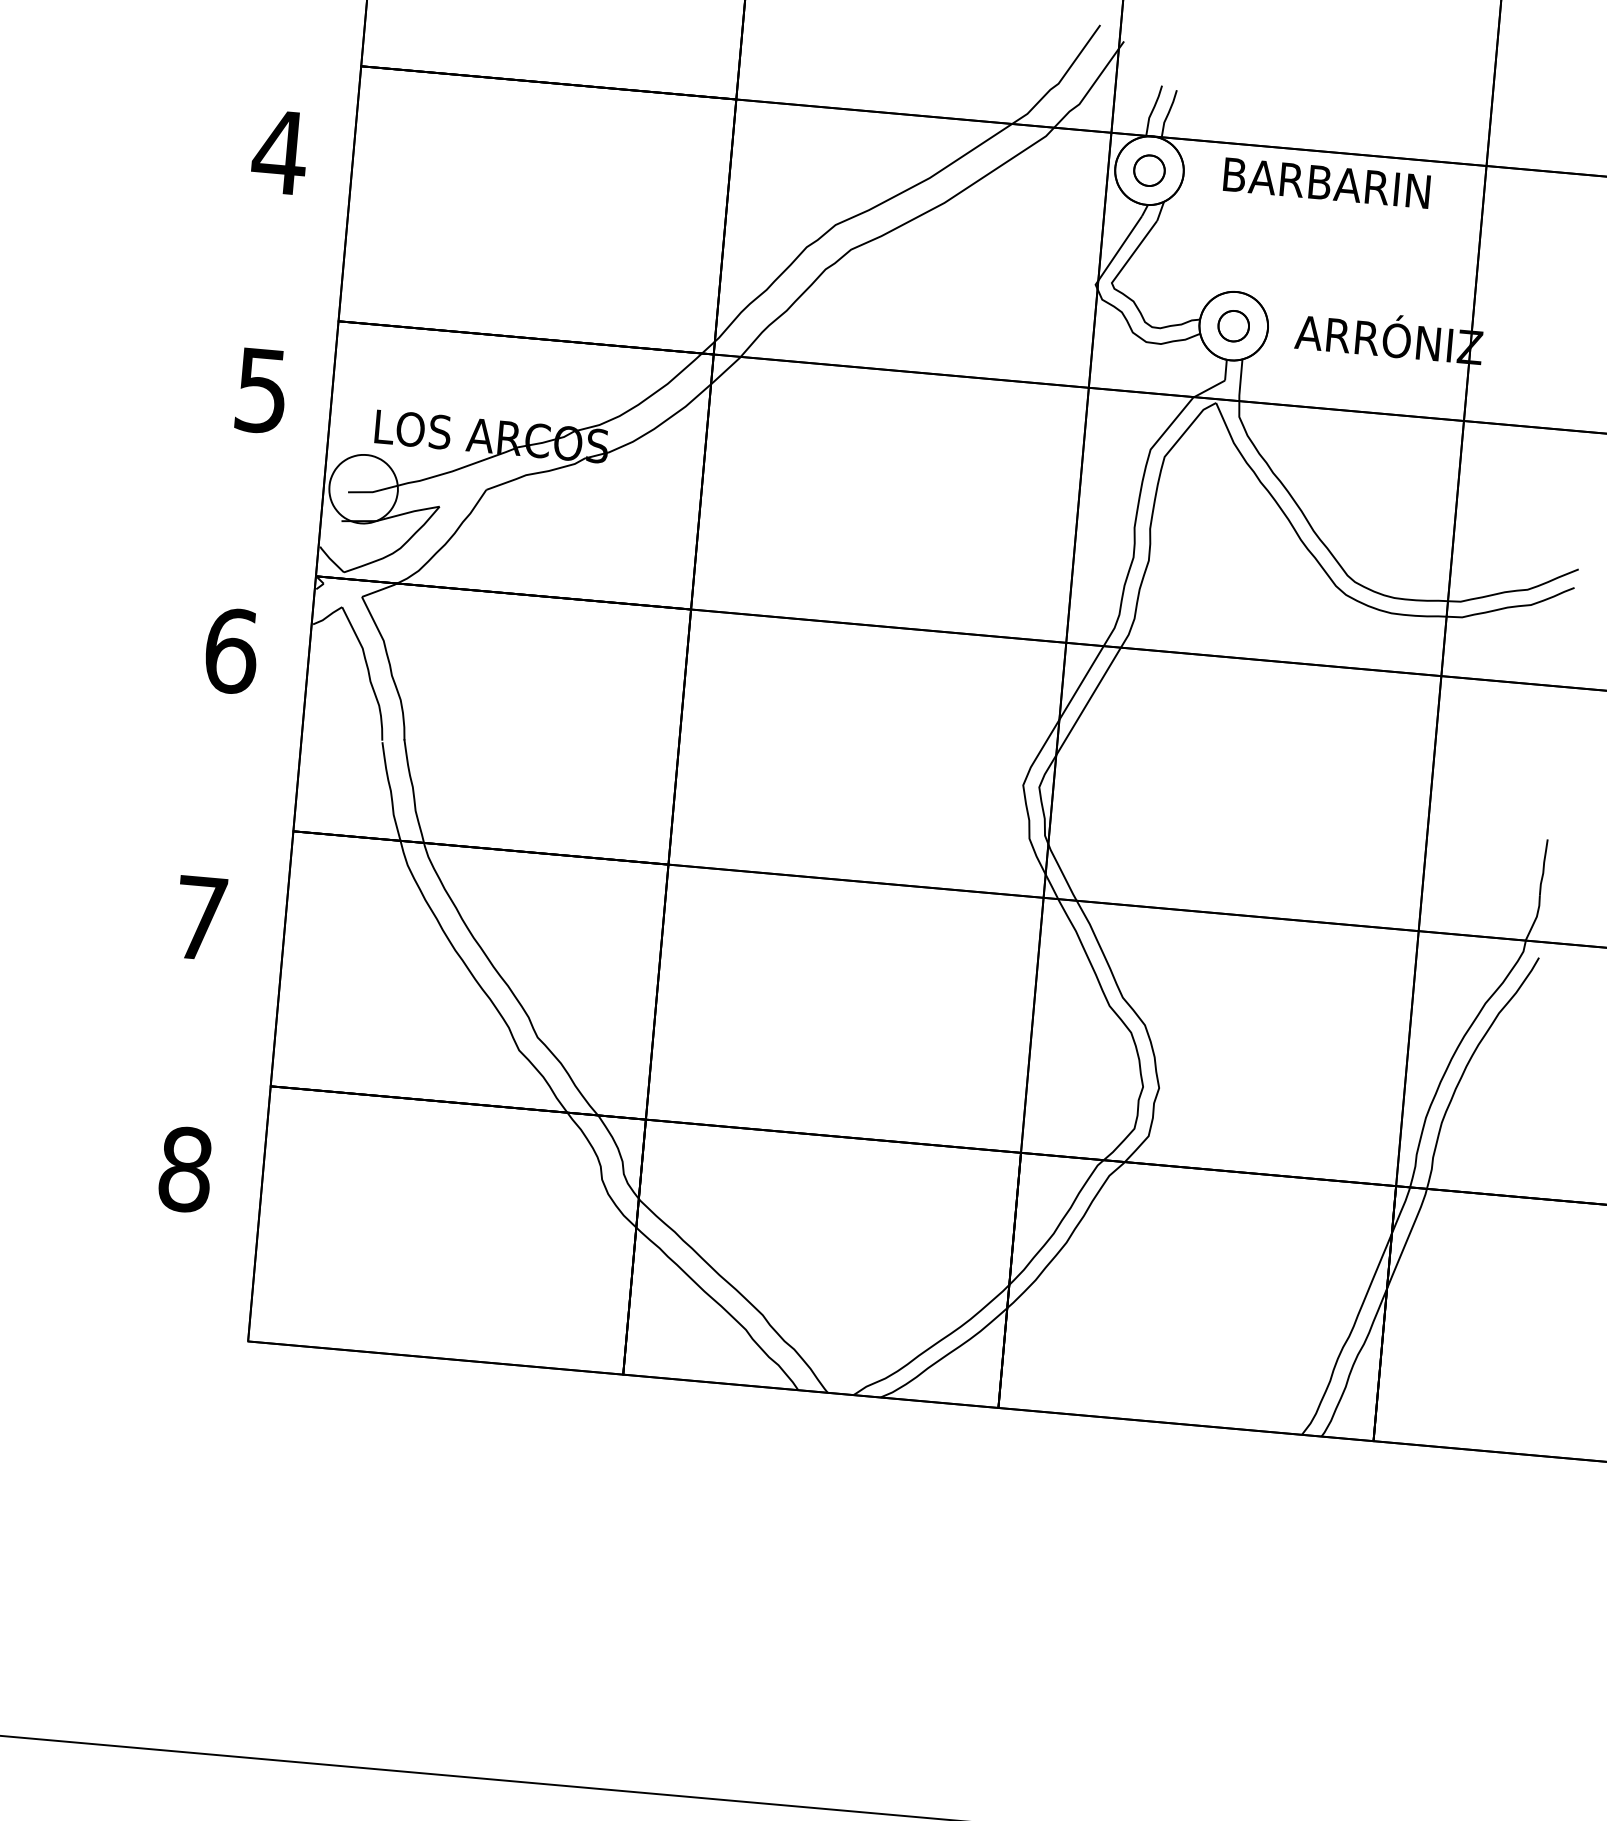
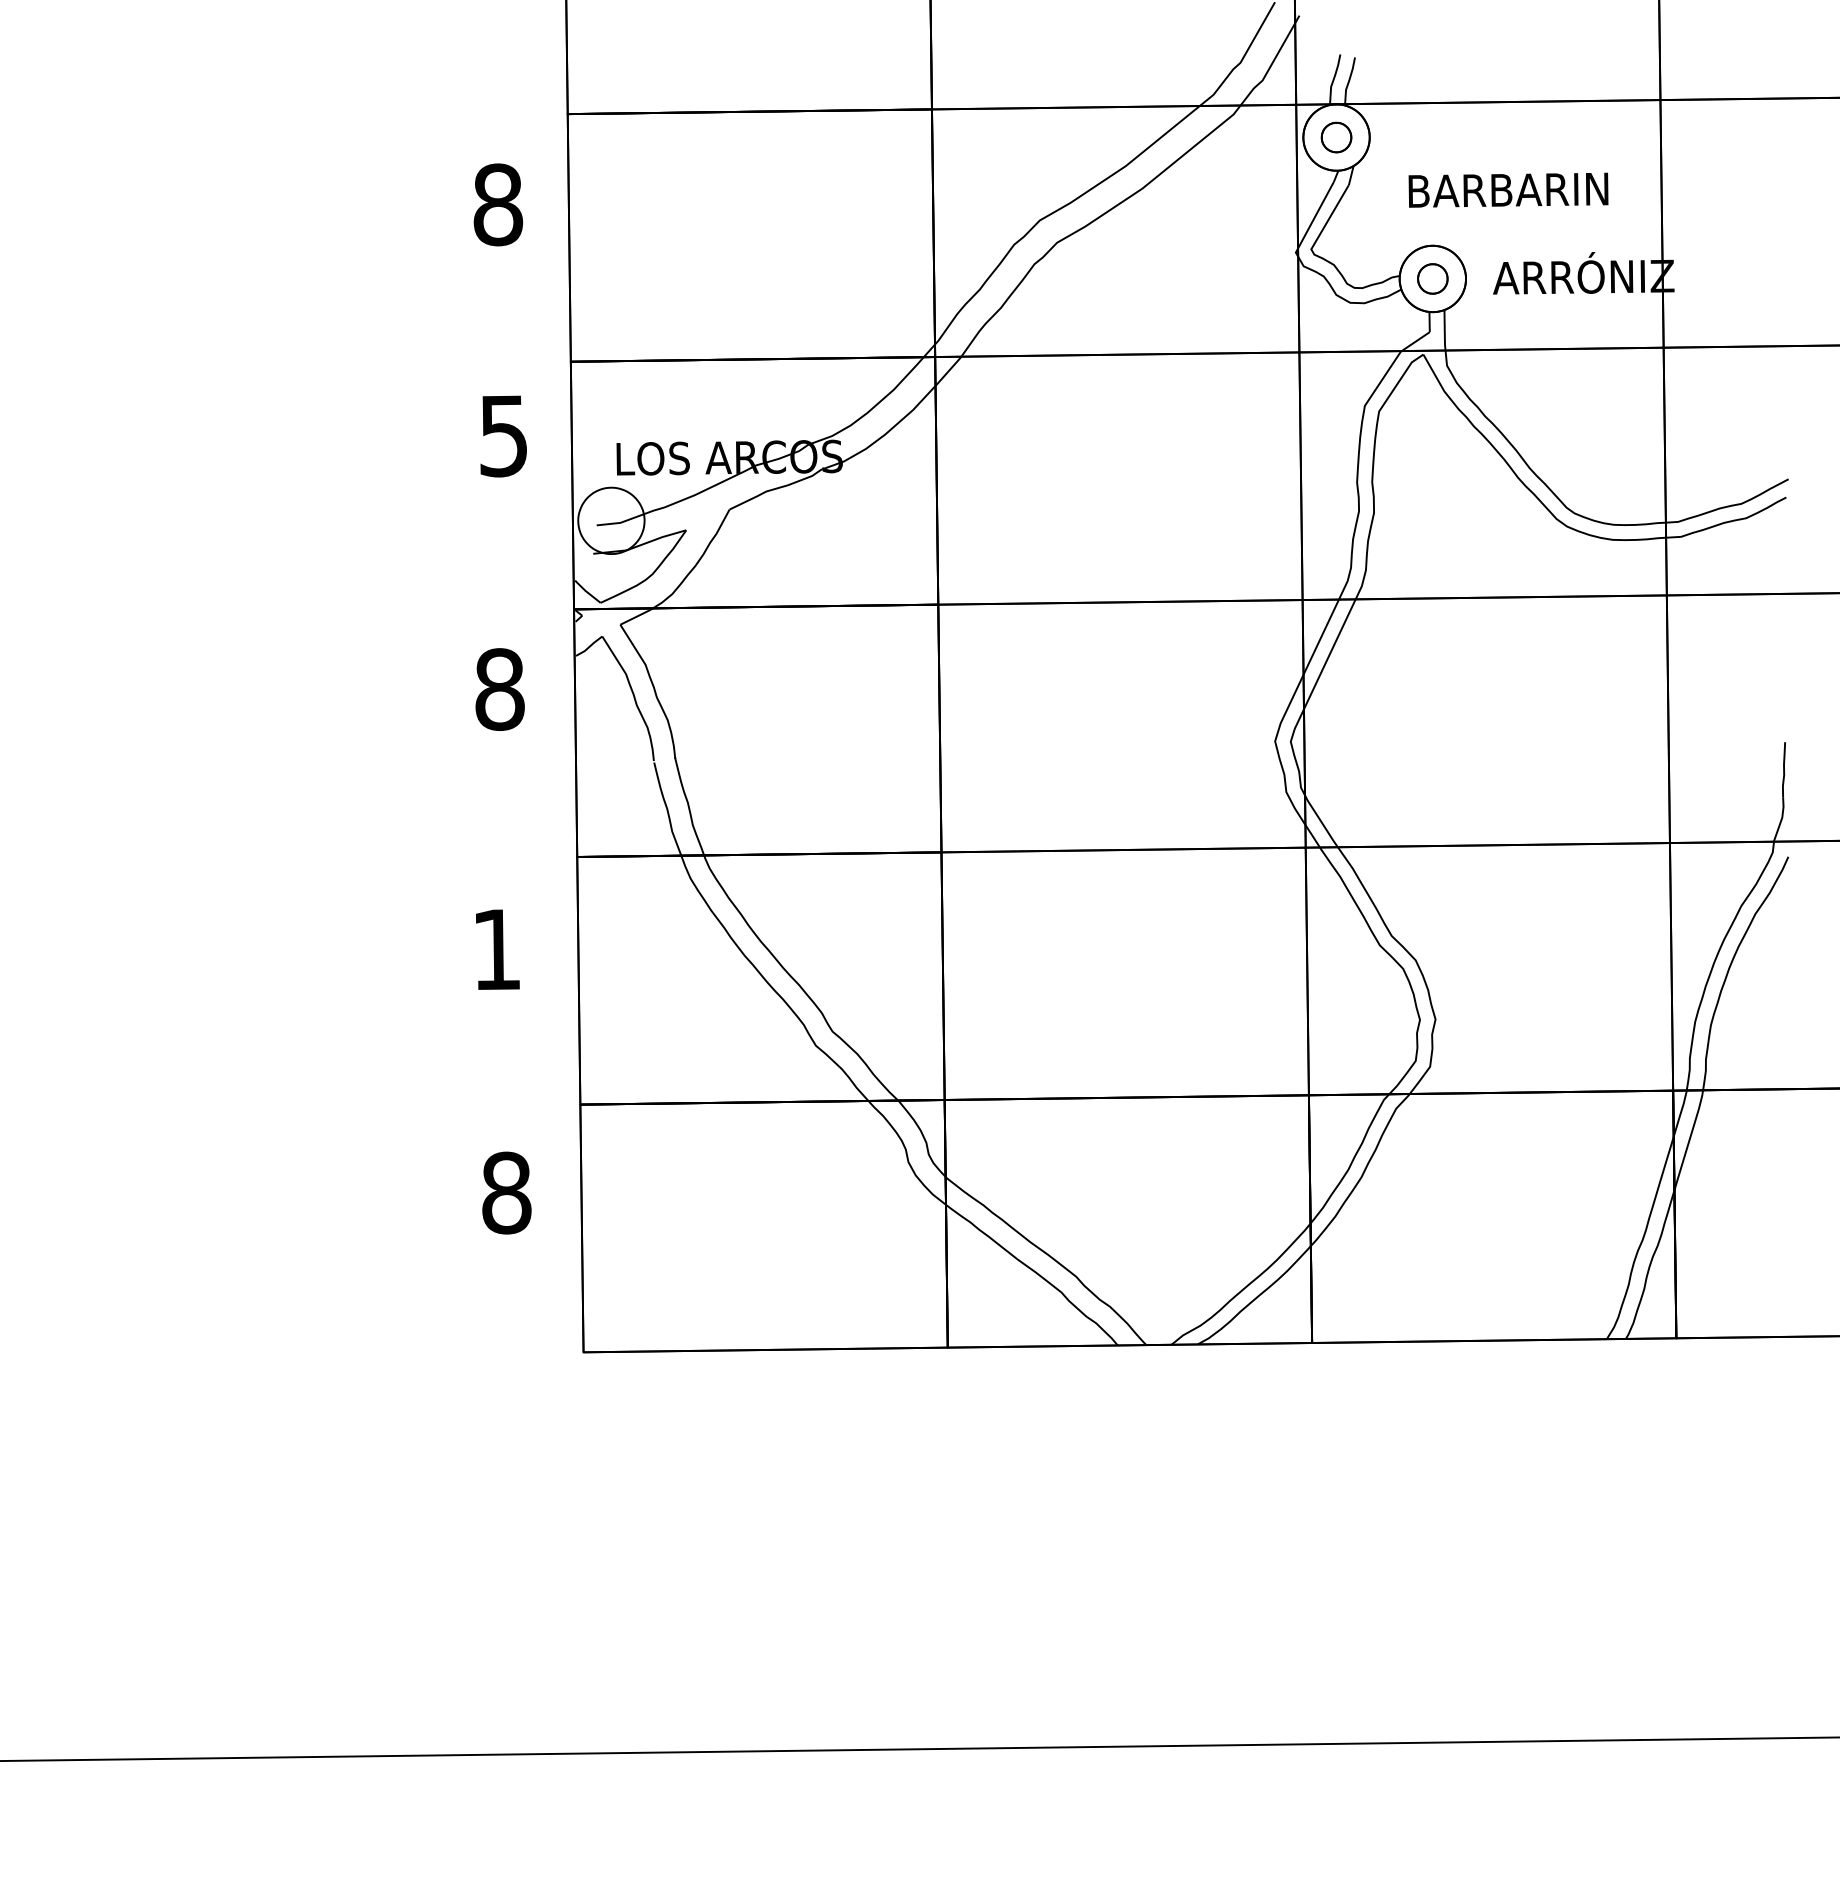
text: (279, 151) -> (497, 204), 4 -> 8
text: (1326, 182) -> (1508, 189), moved
text: (231, 651) -> (500, 689), 6 -> 8
text: (200, 918) -> (496, 949), 7 -> 1

